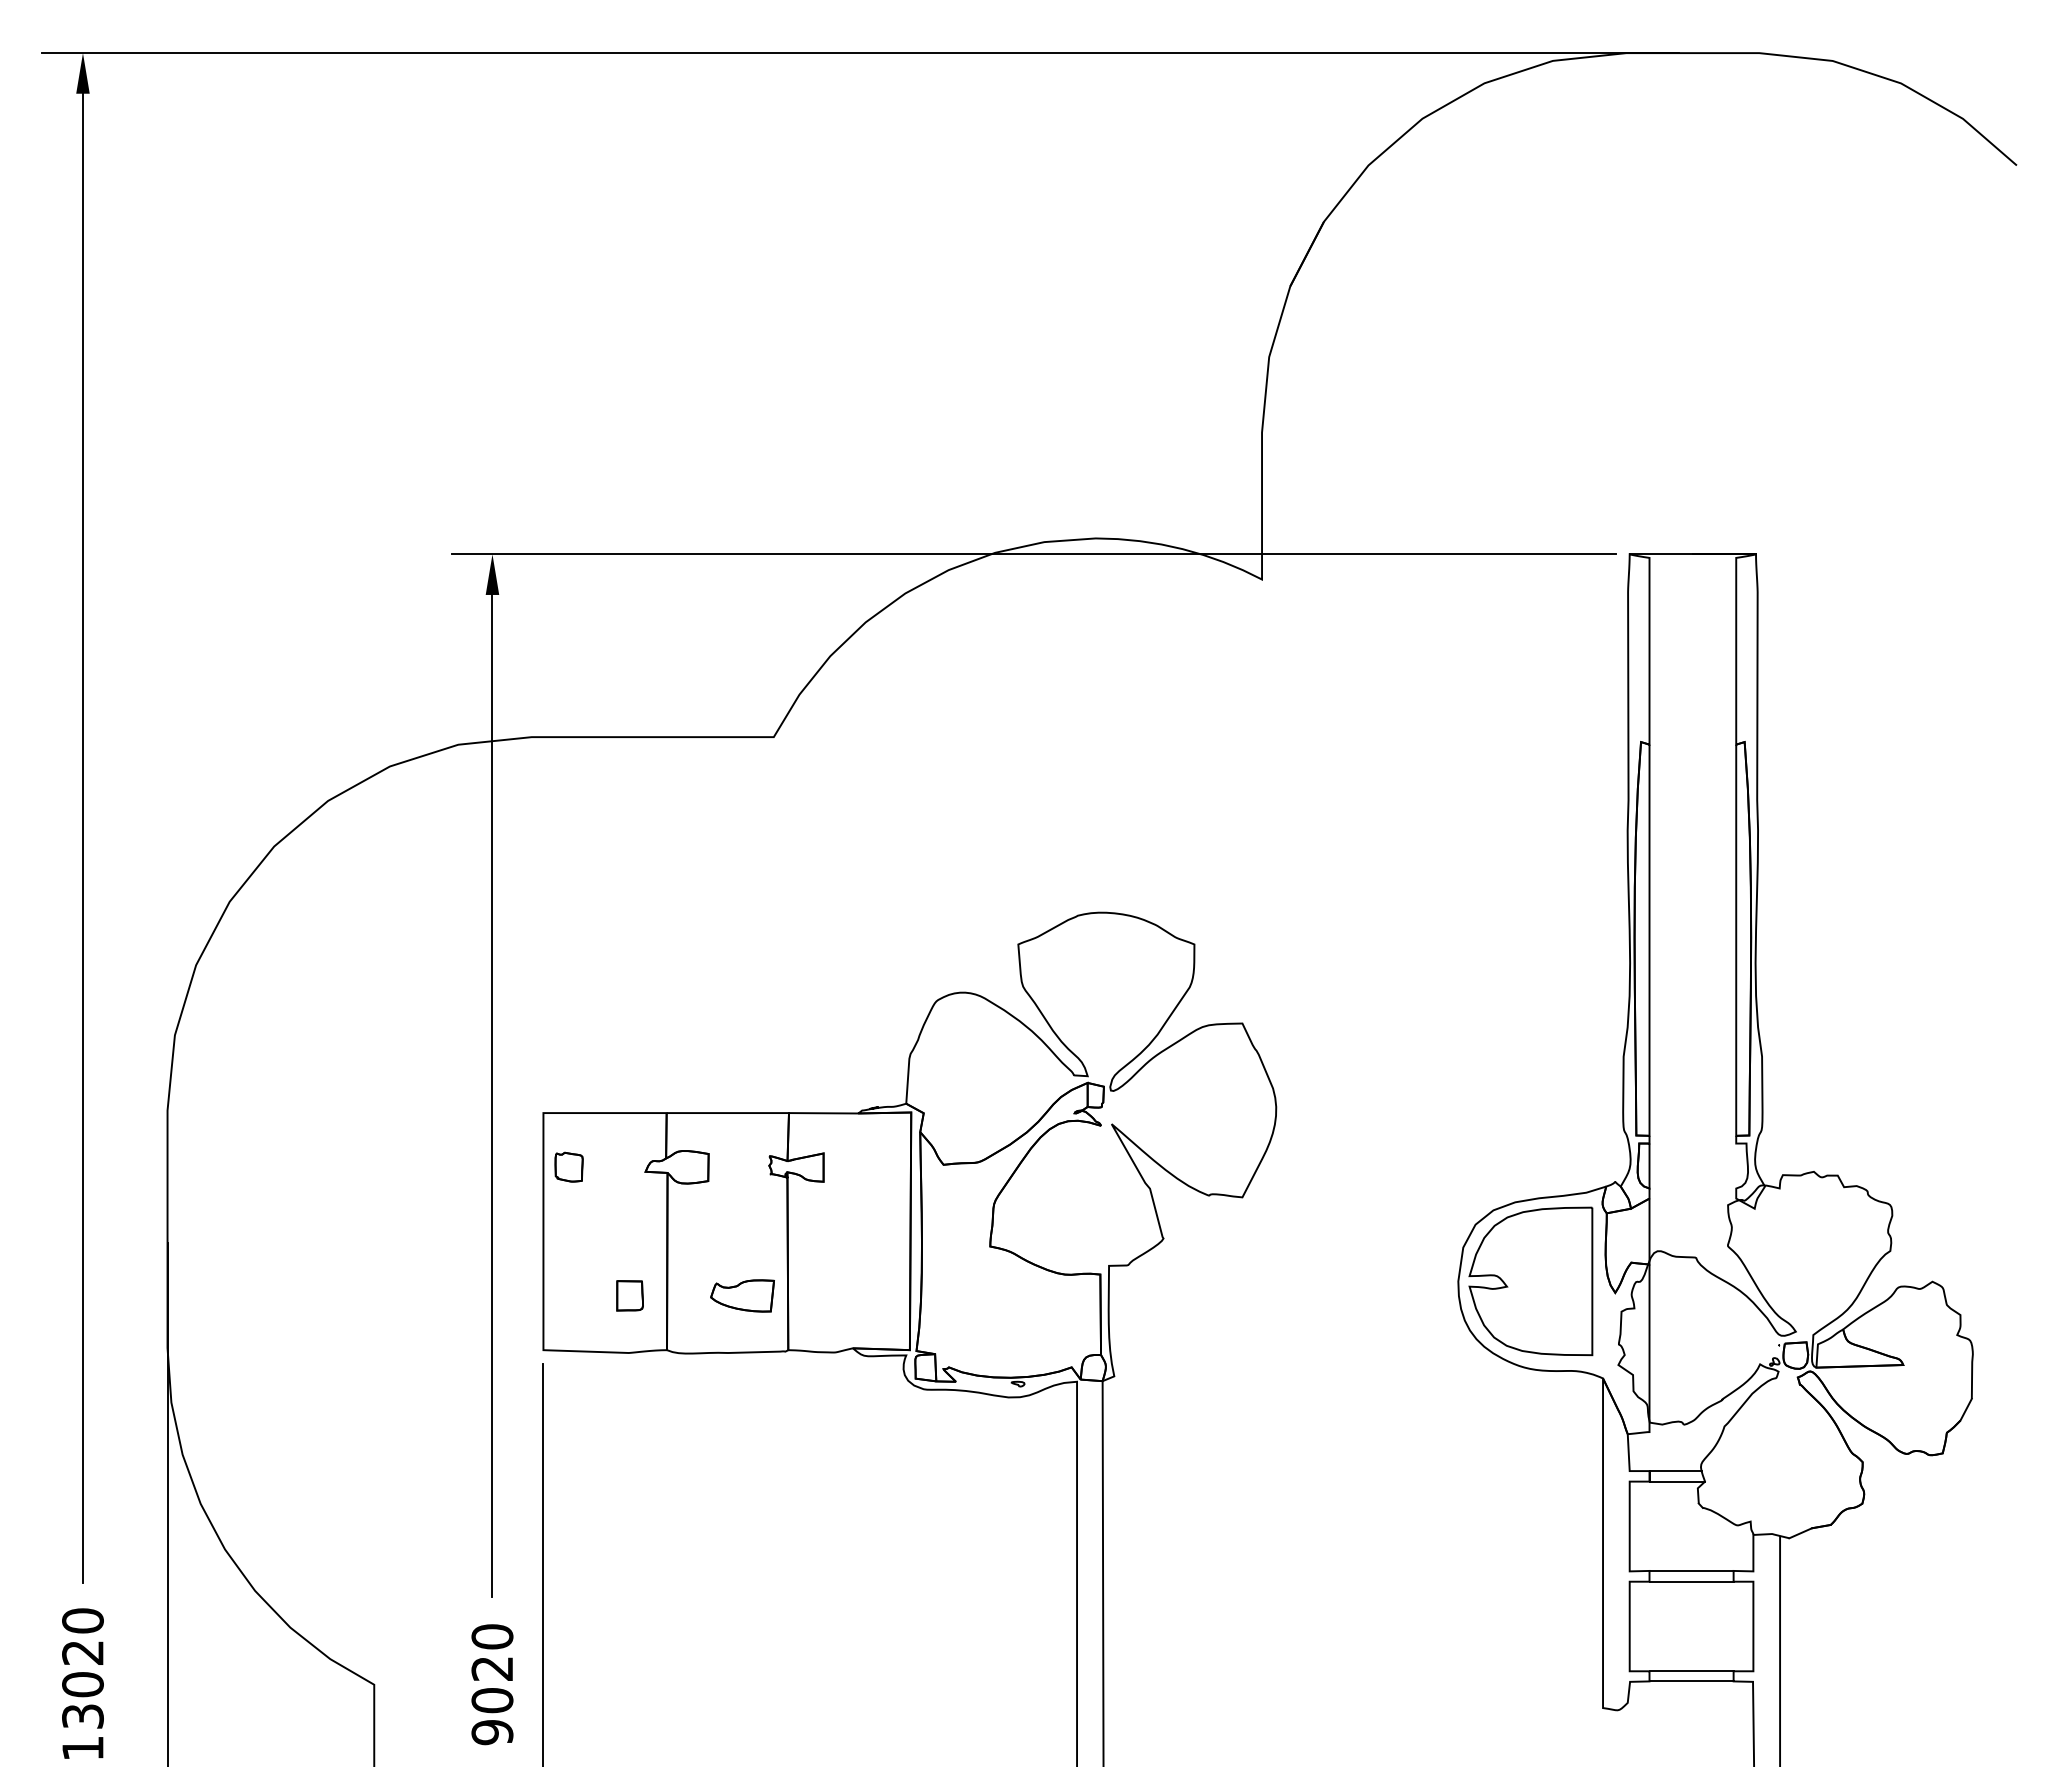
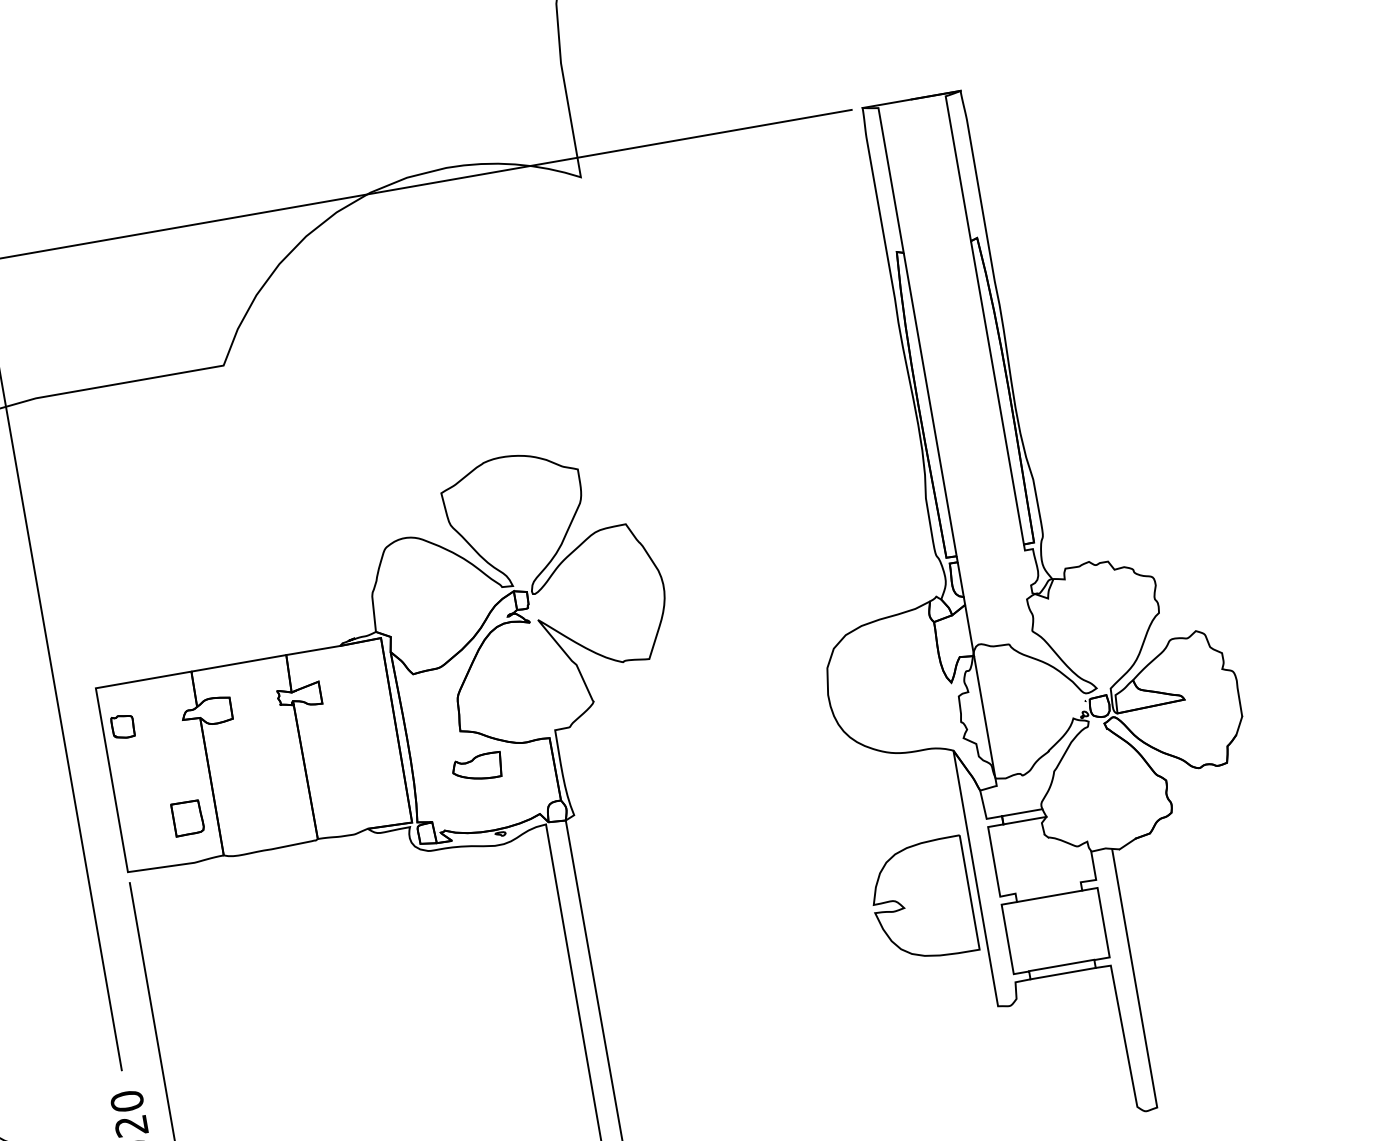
part: (1530, 1281) -> (921, 900), moved
part: (629, 1295) -> (187, 818), size x1.4
part: (742, 1295) -> (477, 767), moved
line: (1691, 1571) -> (1048, 888), removed

